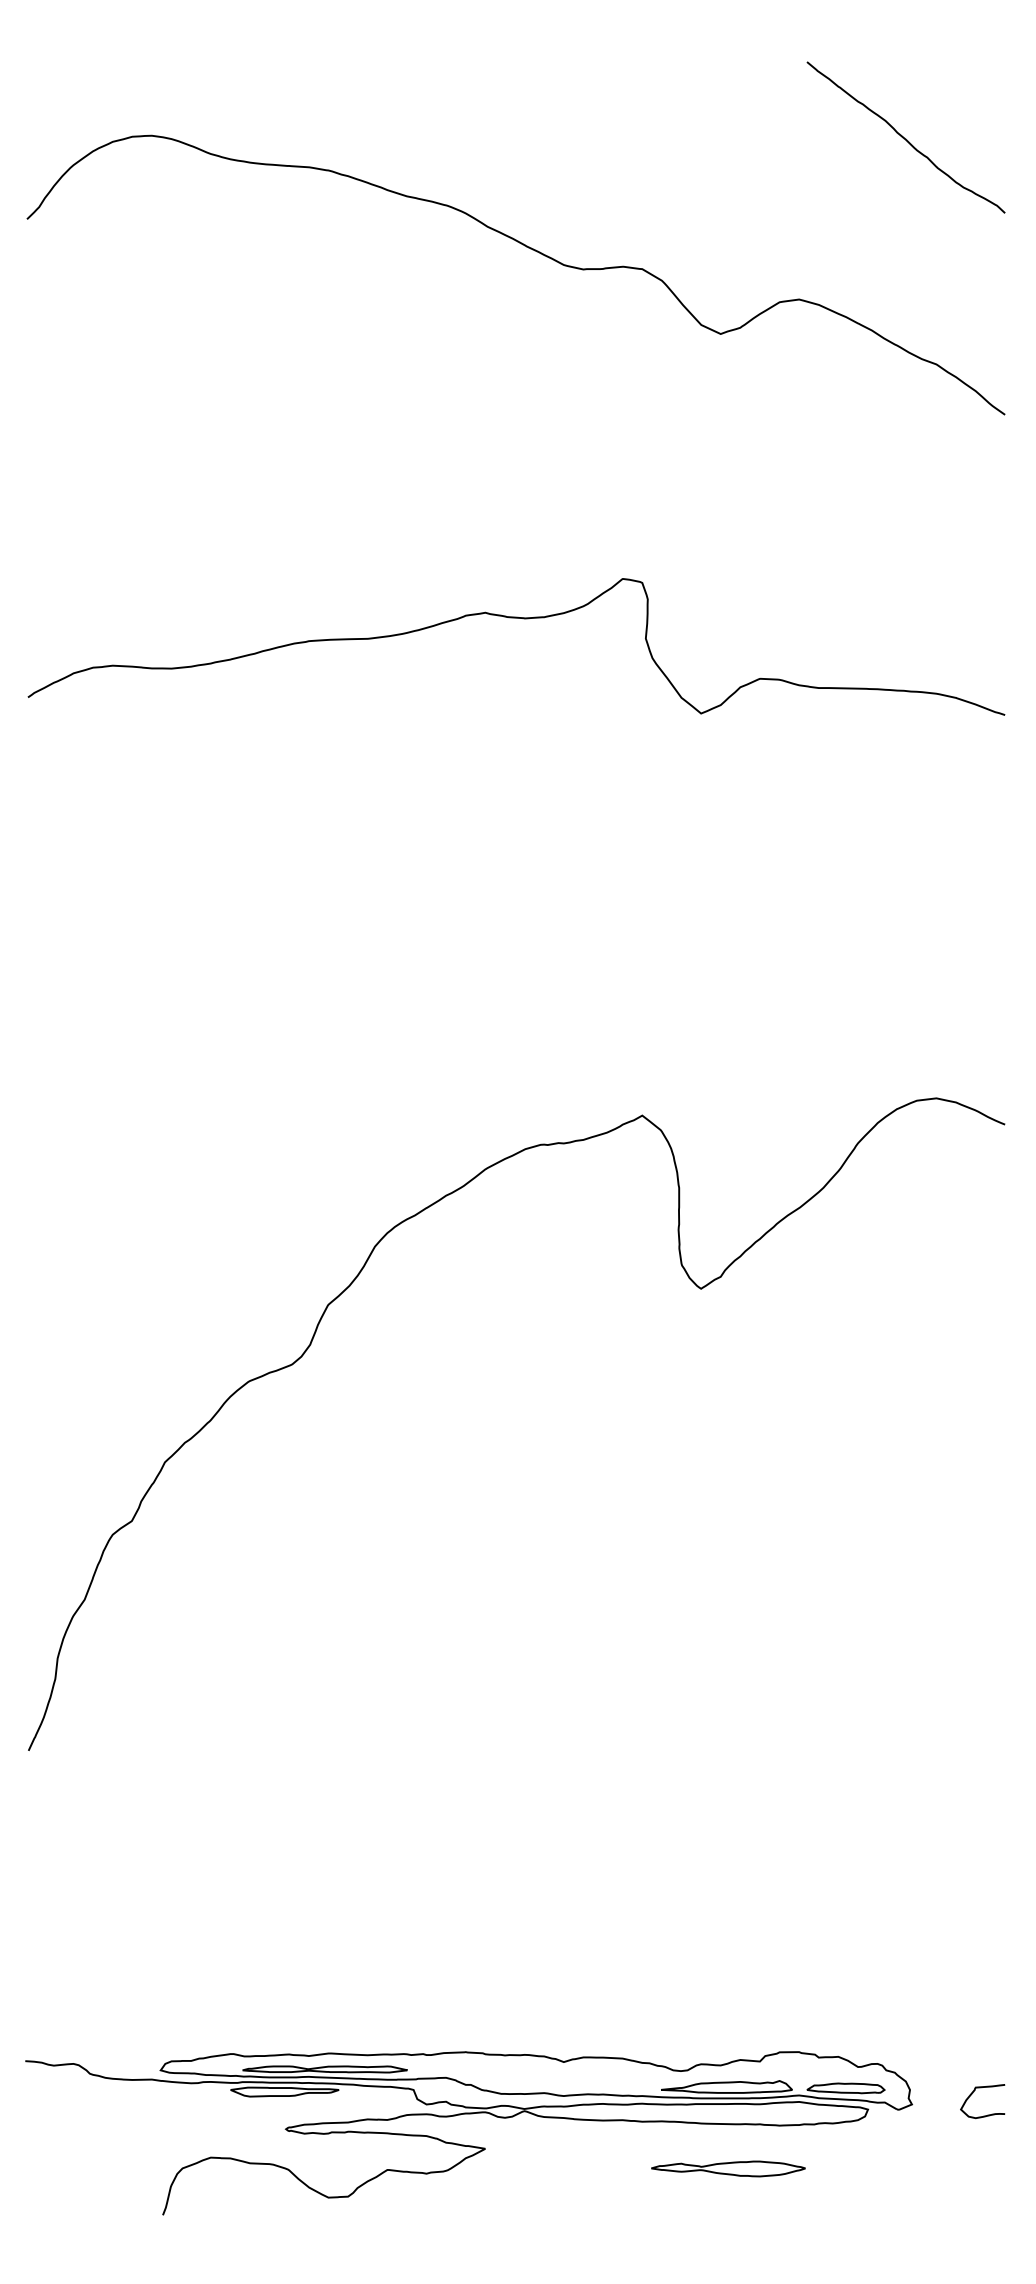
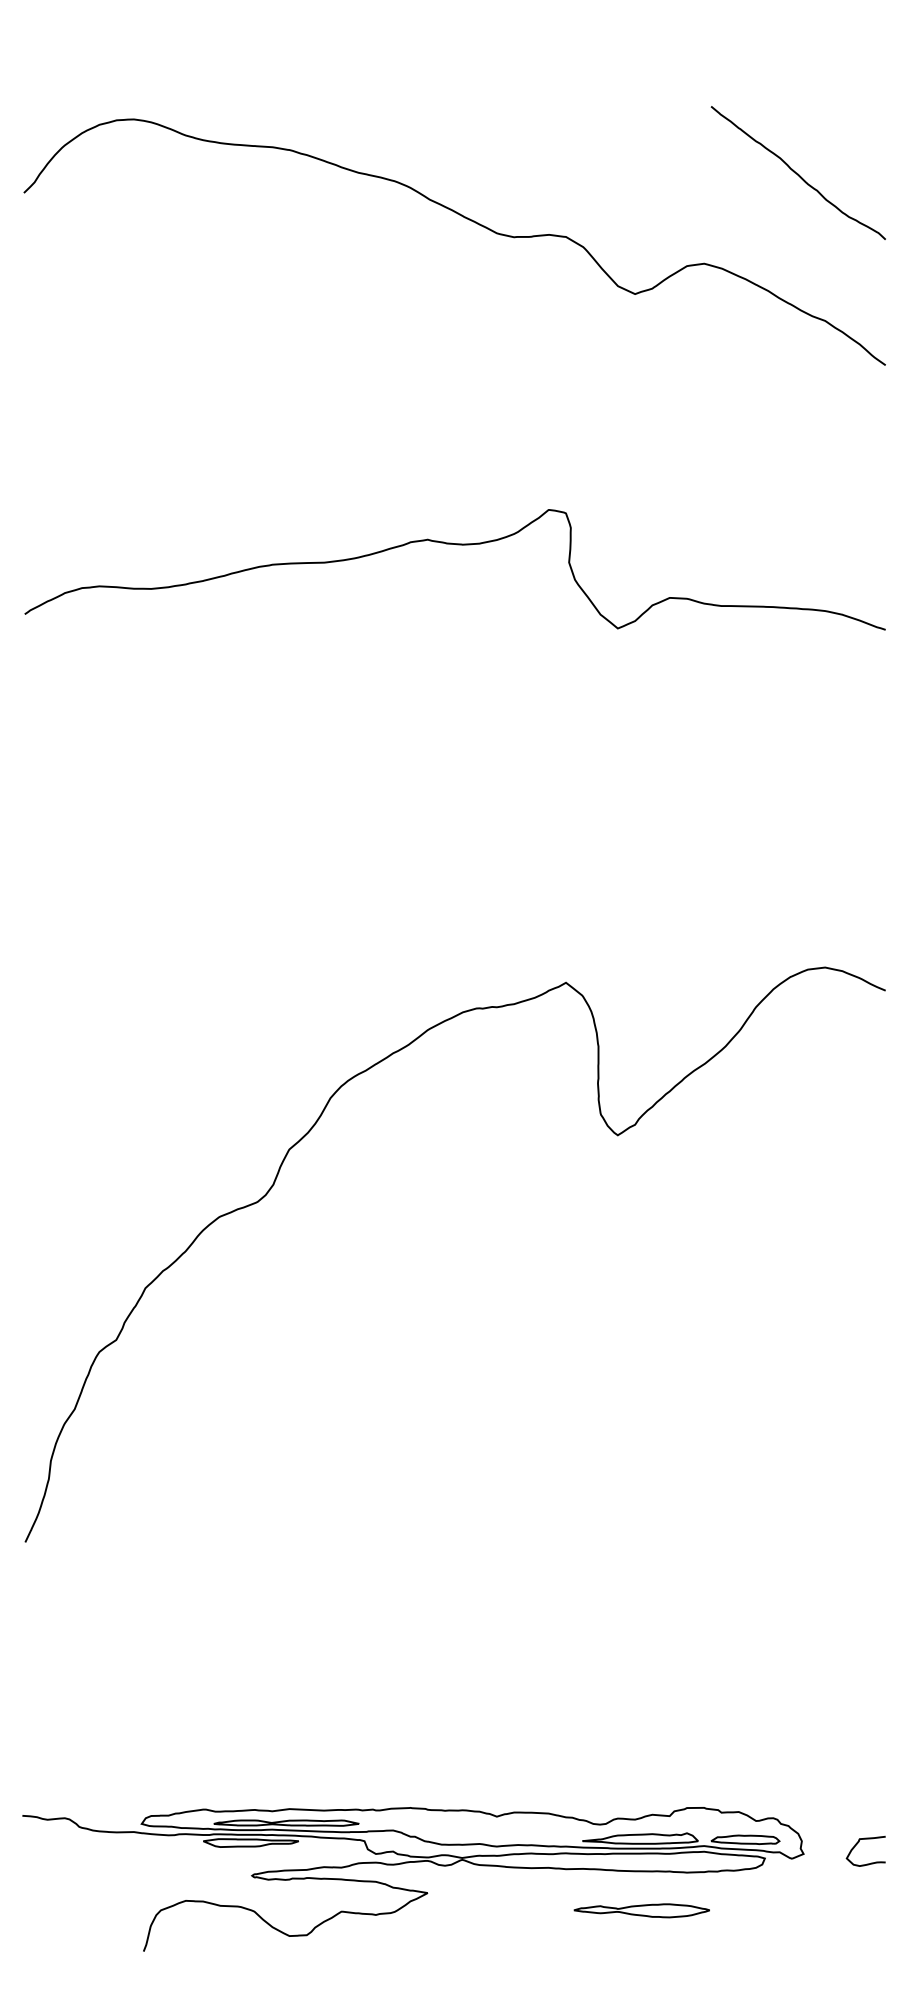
curve: (903, 136) -> (796, 172), moved

